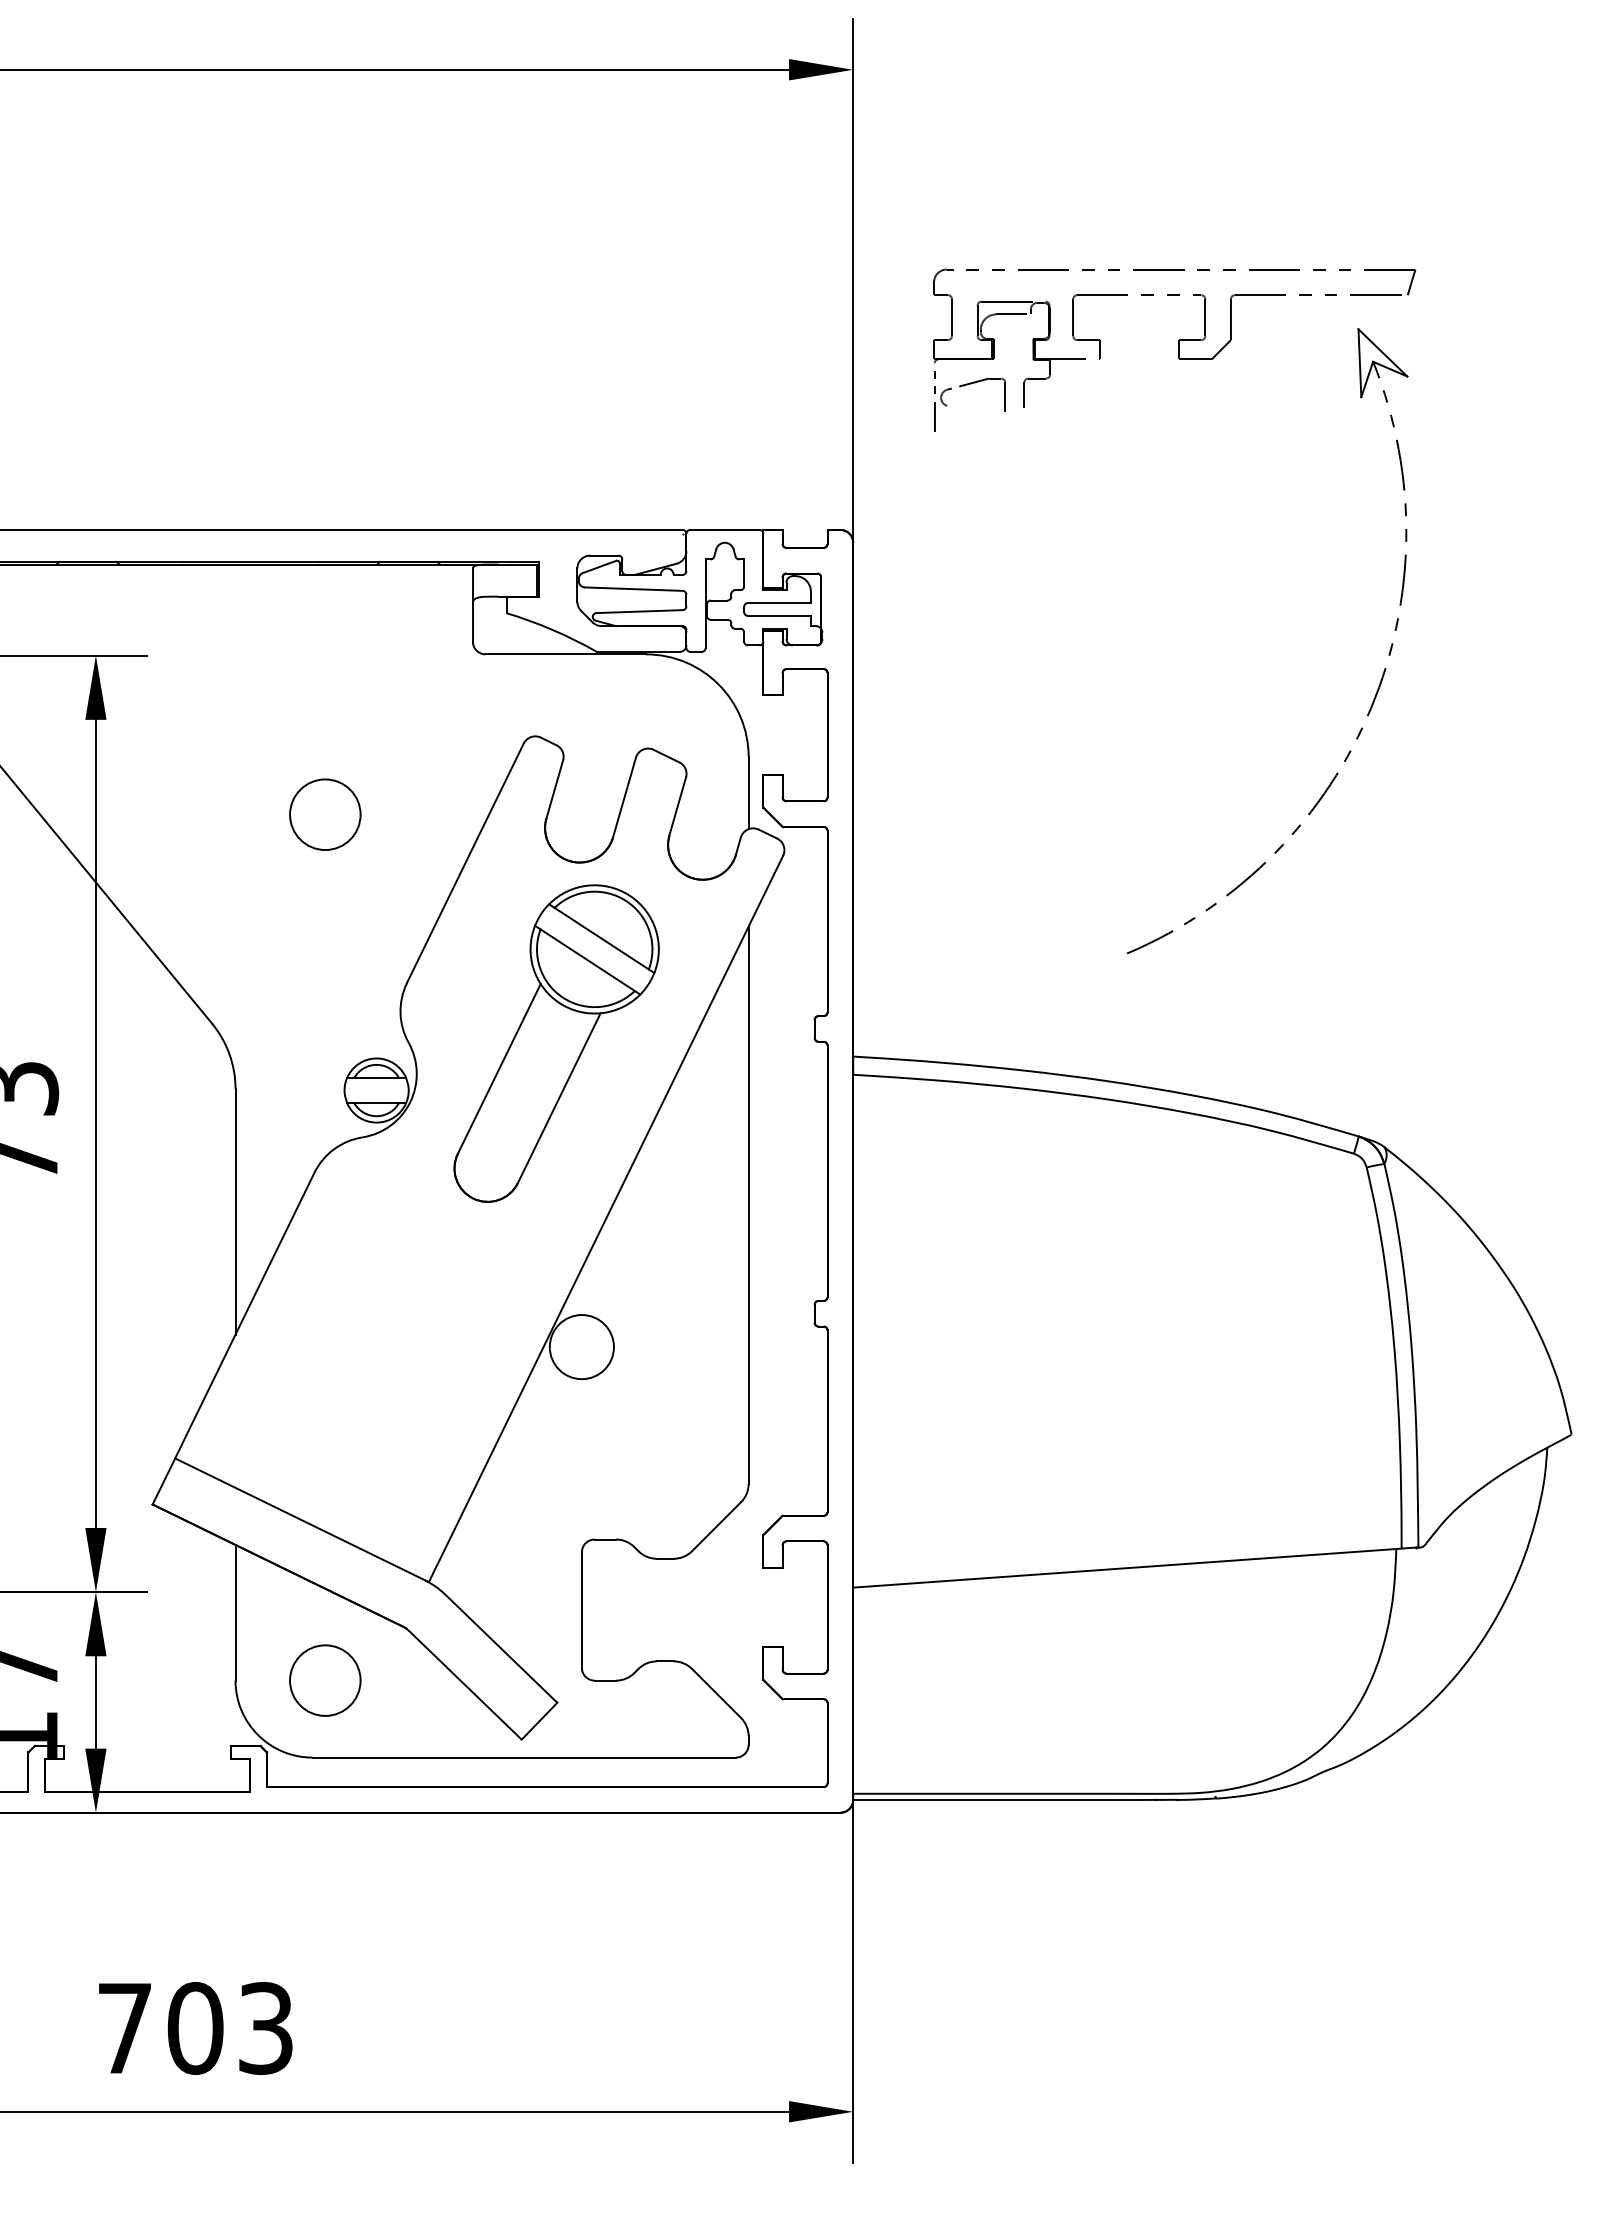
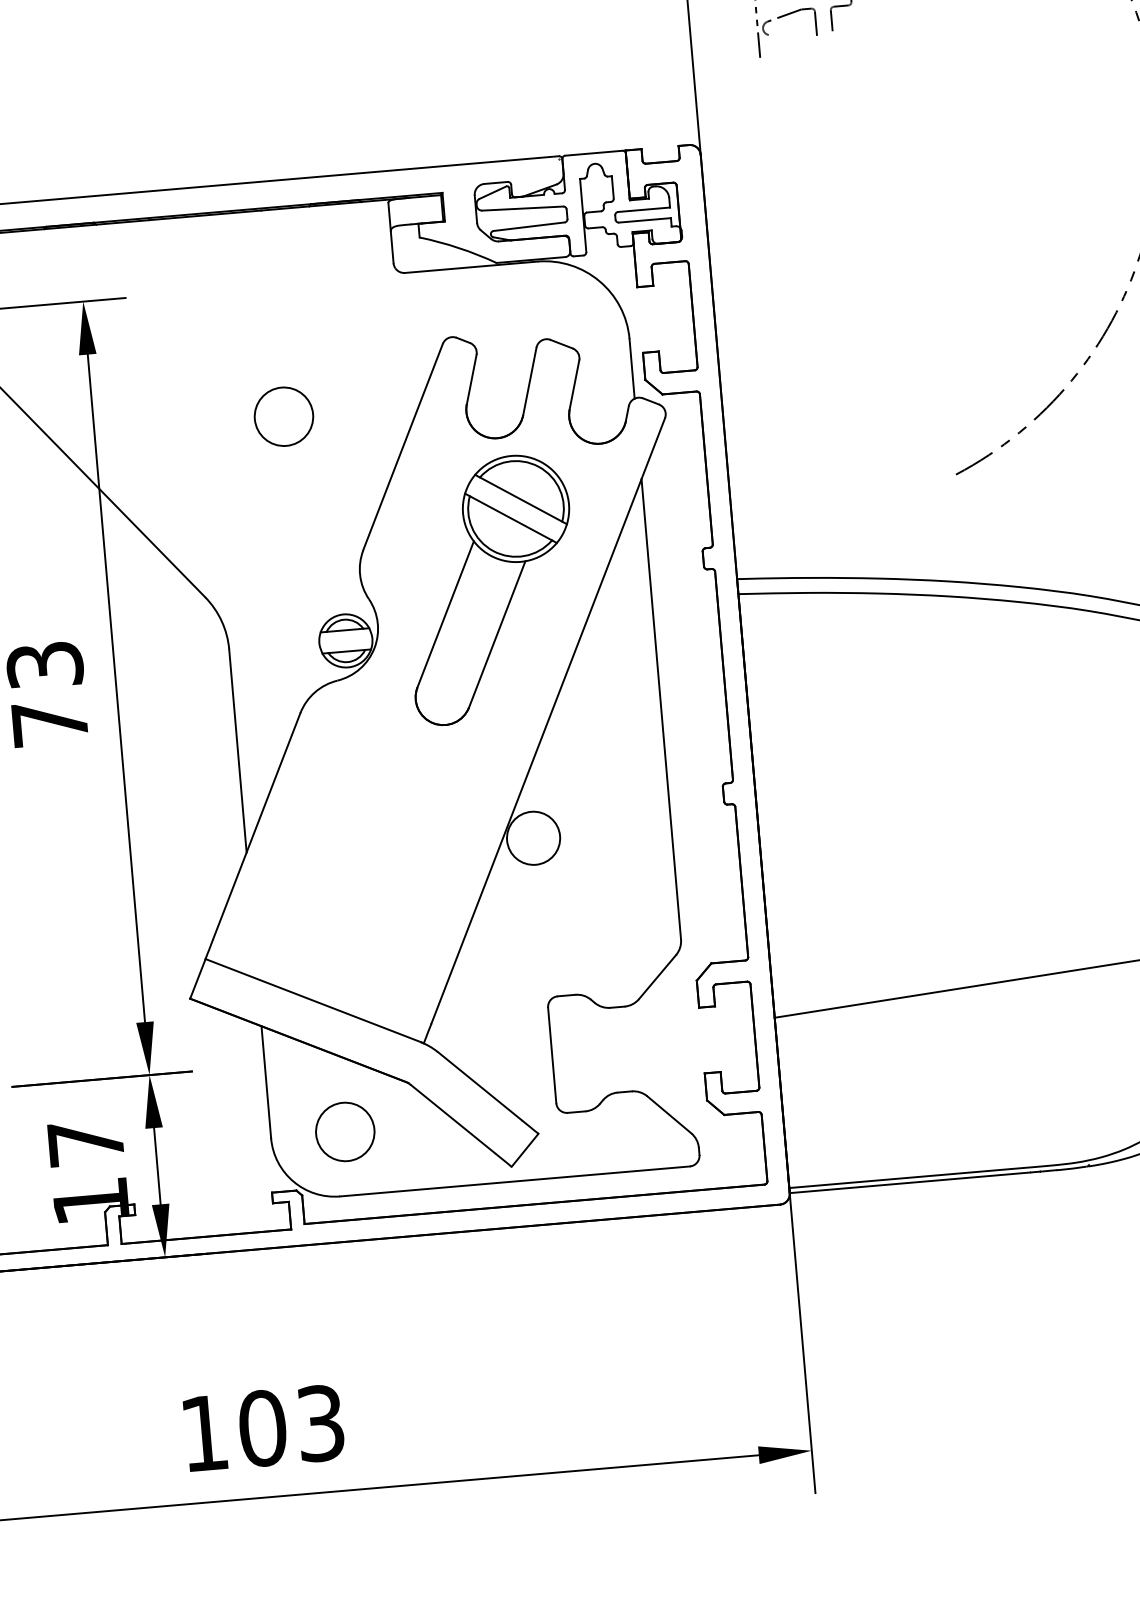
text: (124, 2028) -> (204, 1433), 703 -> 103

